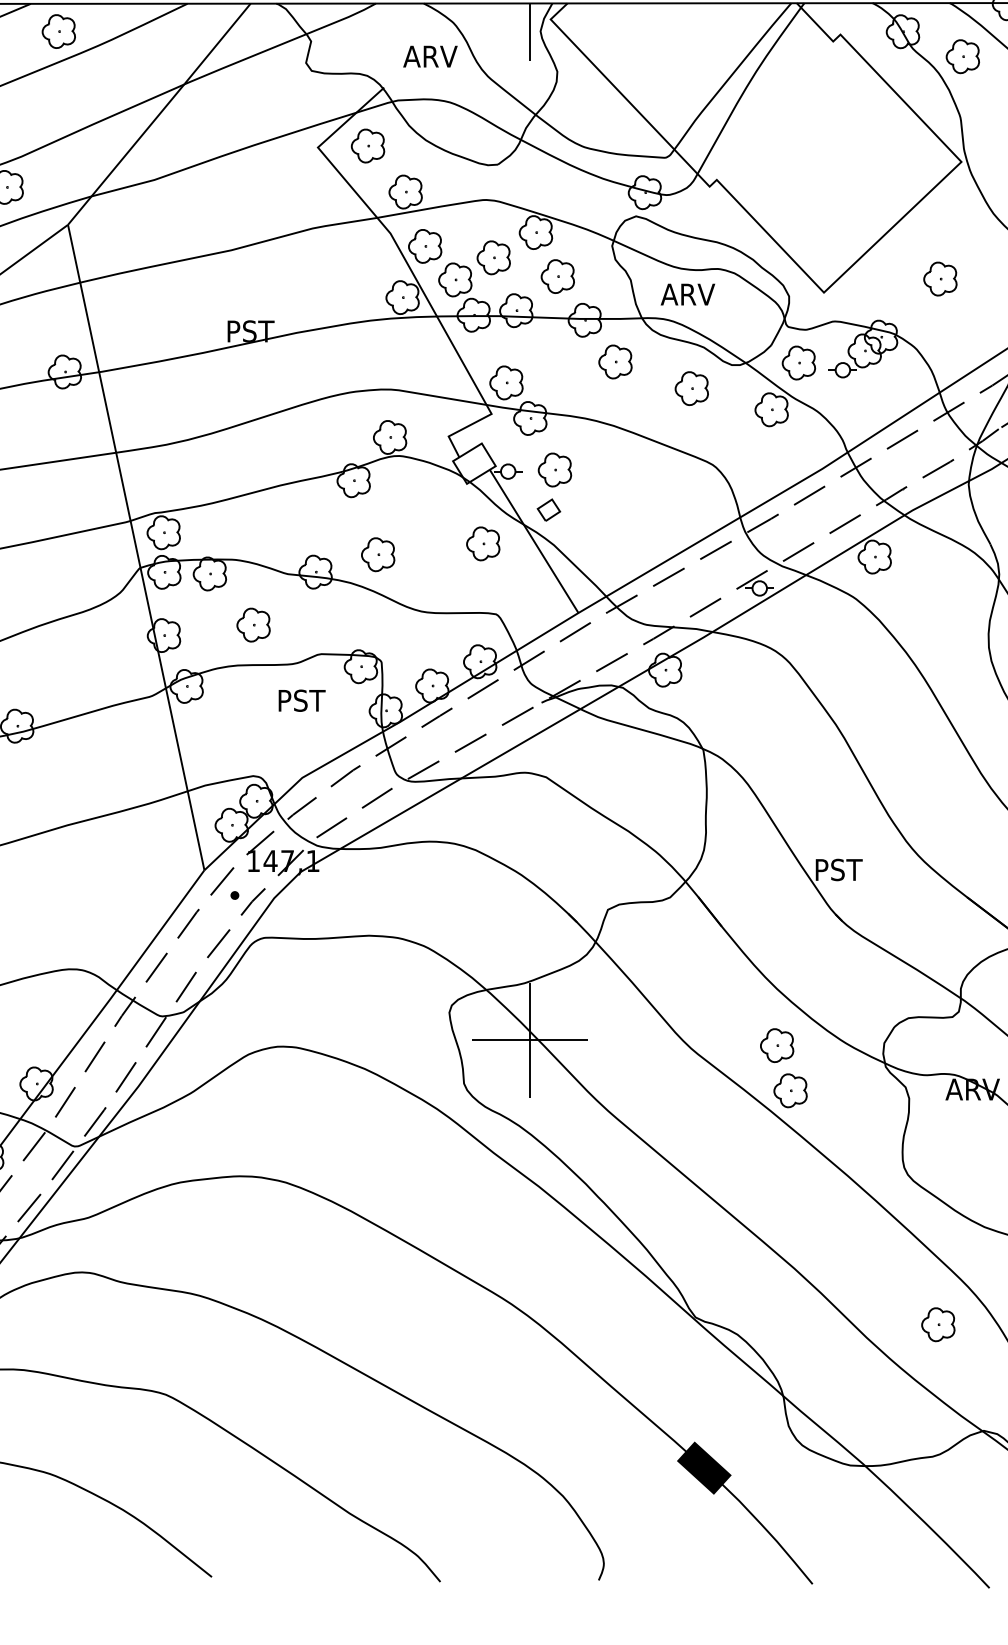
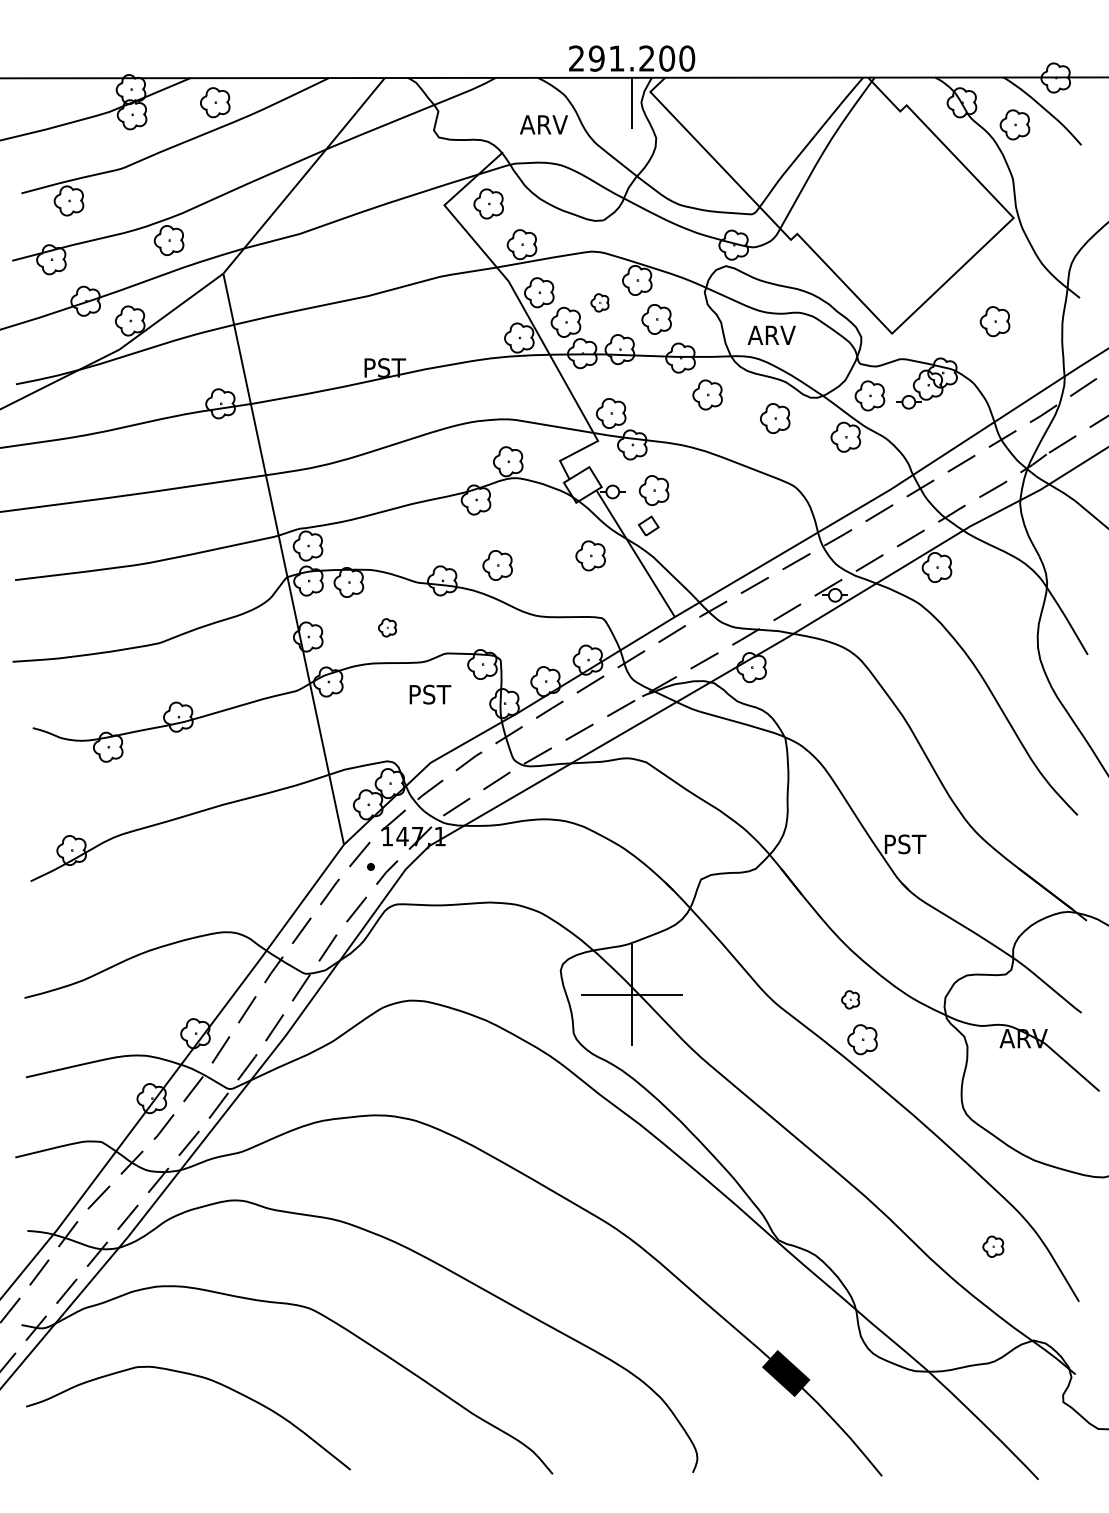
part: (493, 257) -> (599, 302), size x0.6
part: (253, 624) -> (387, 627), size x0.6
part: (776, 1045) -> (850, 999), size x0.6
part: (938, 1324) -> (993, 1246), size x0.7

